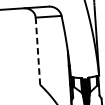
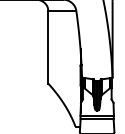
line: (38, 51) -> (48, 47), dashed -> solid

